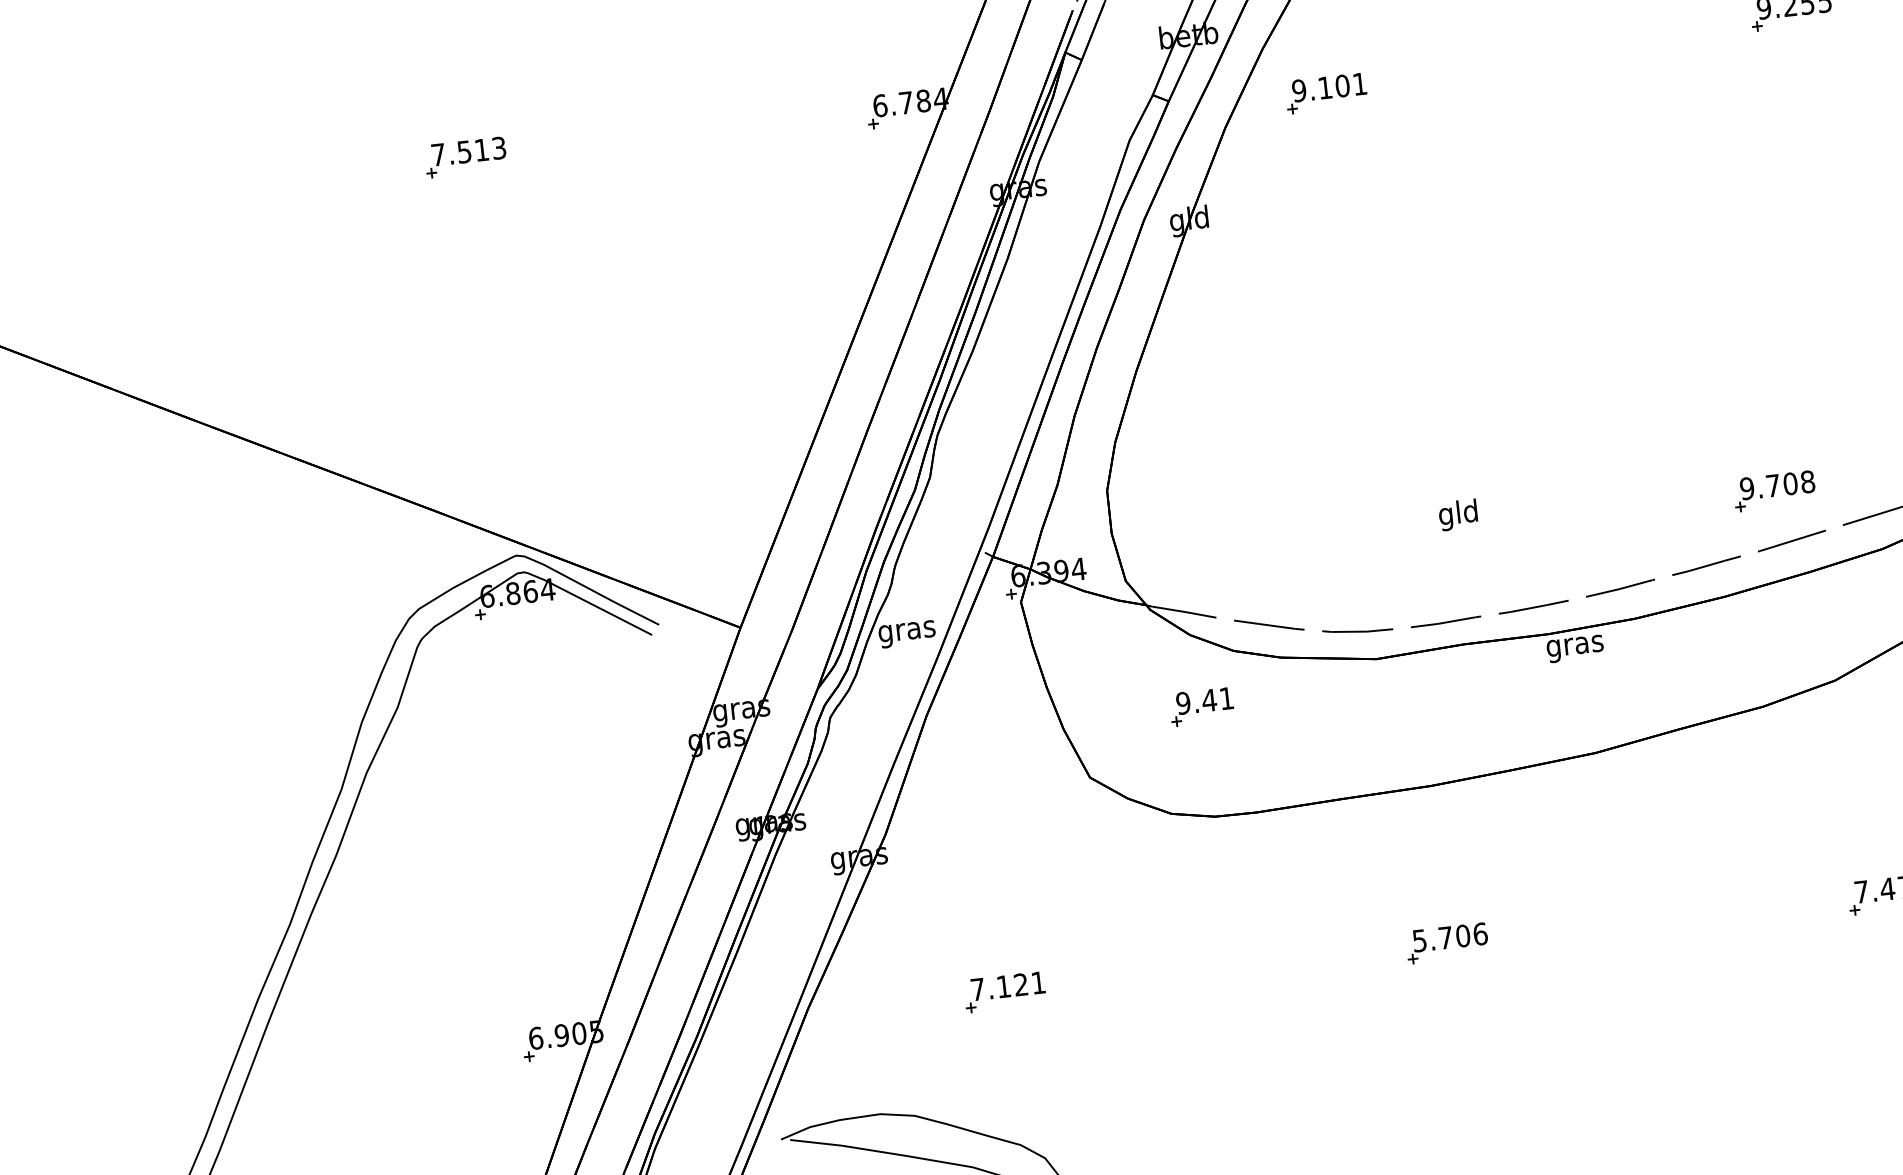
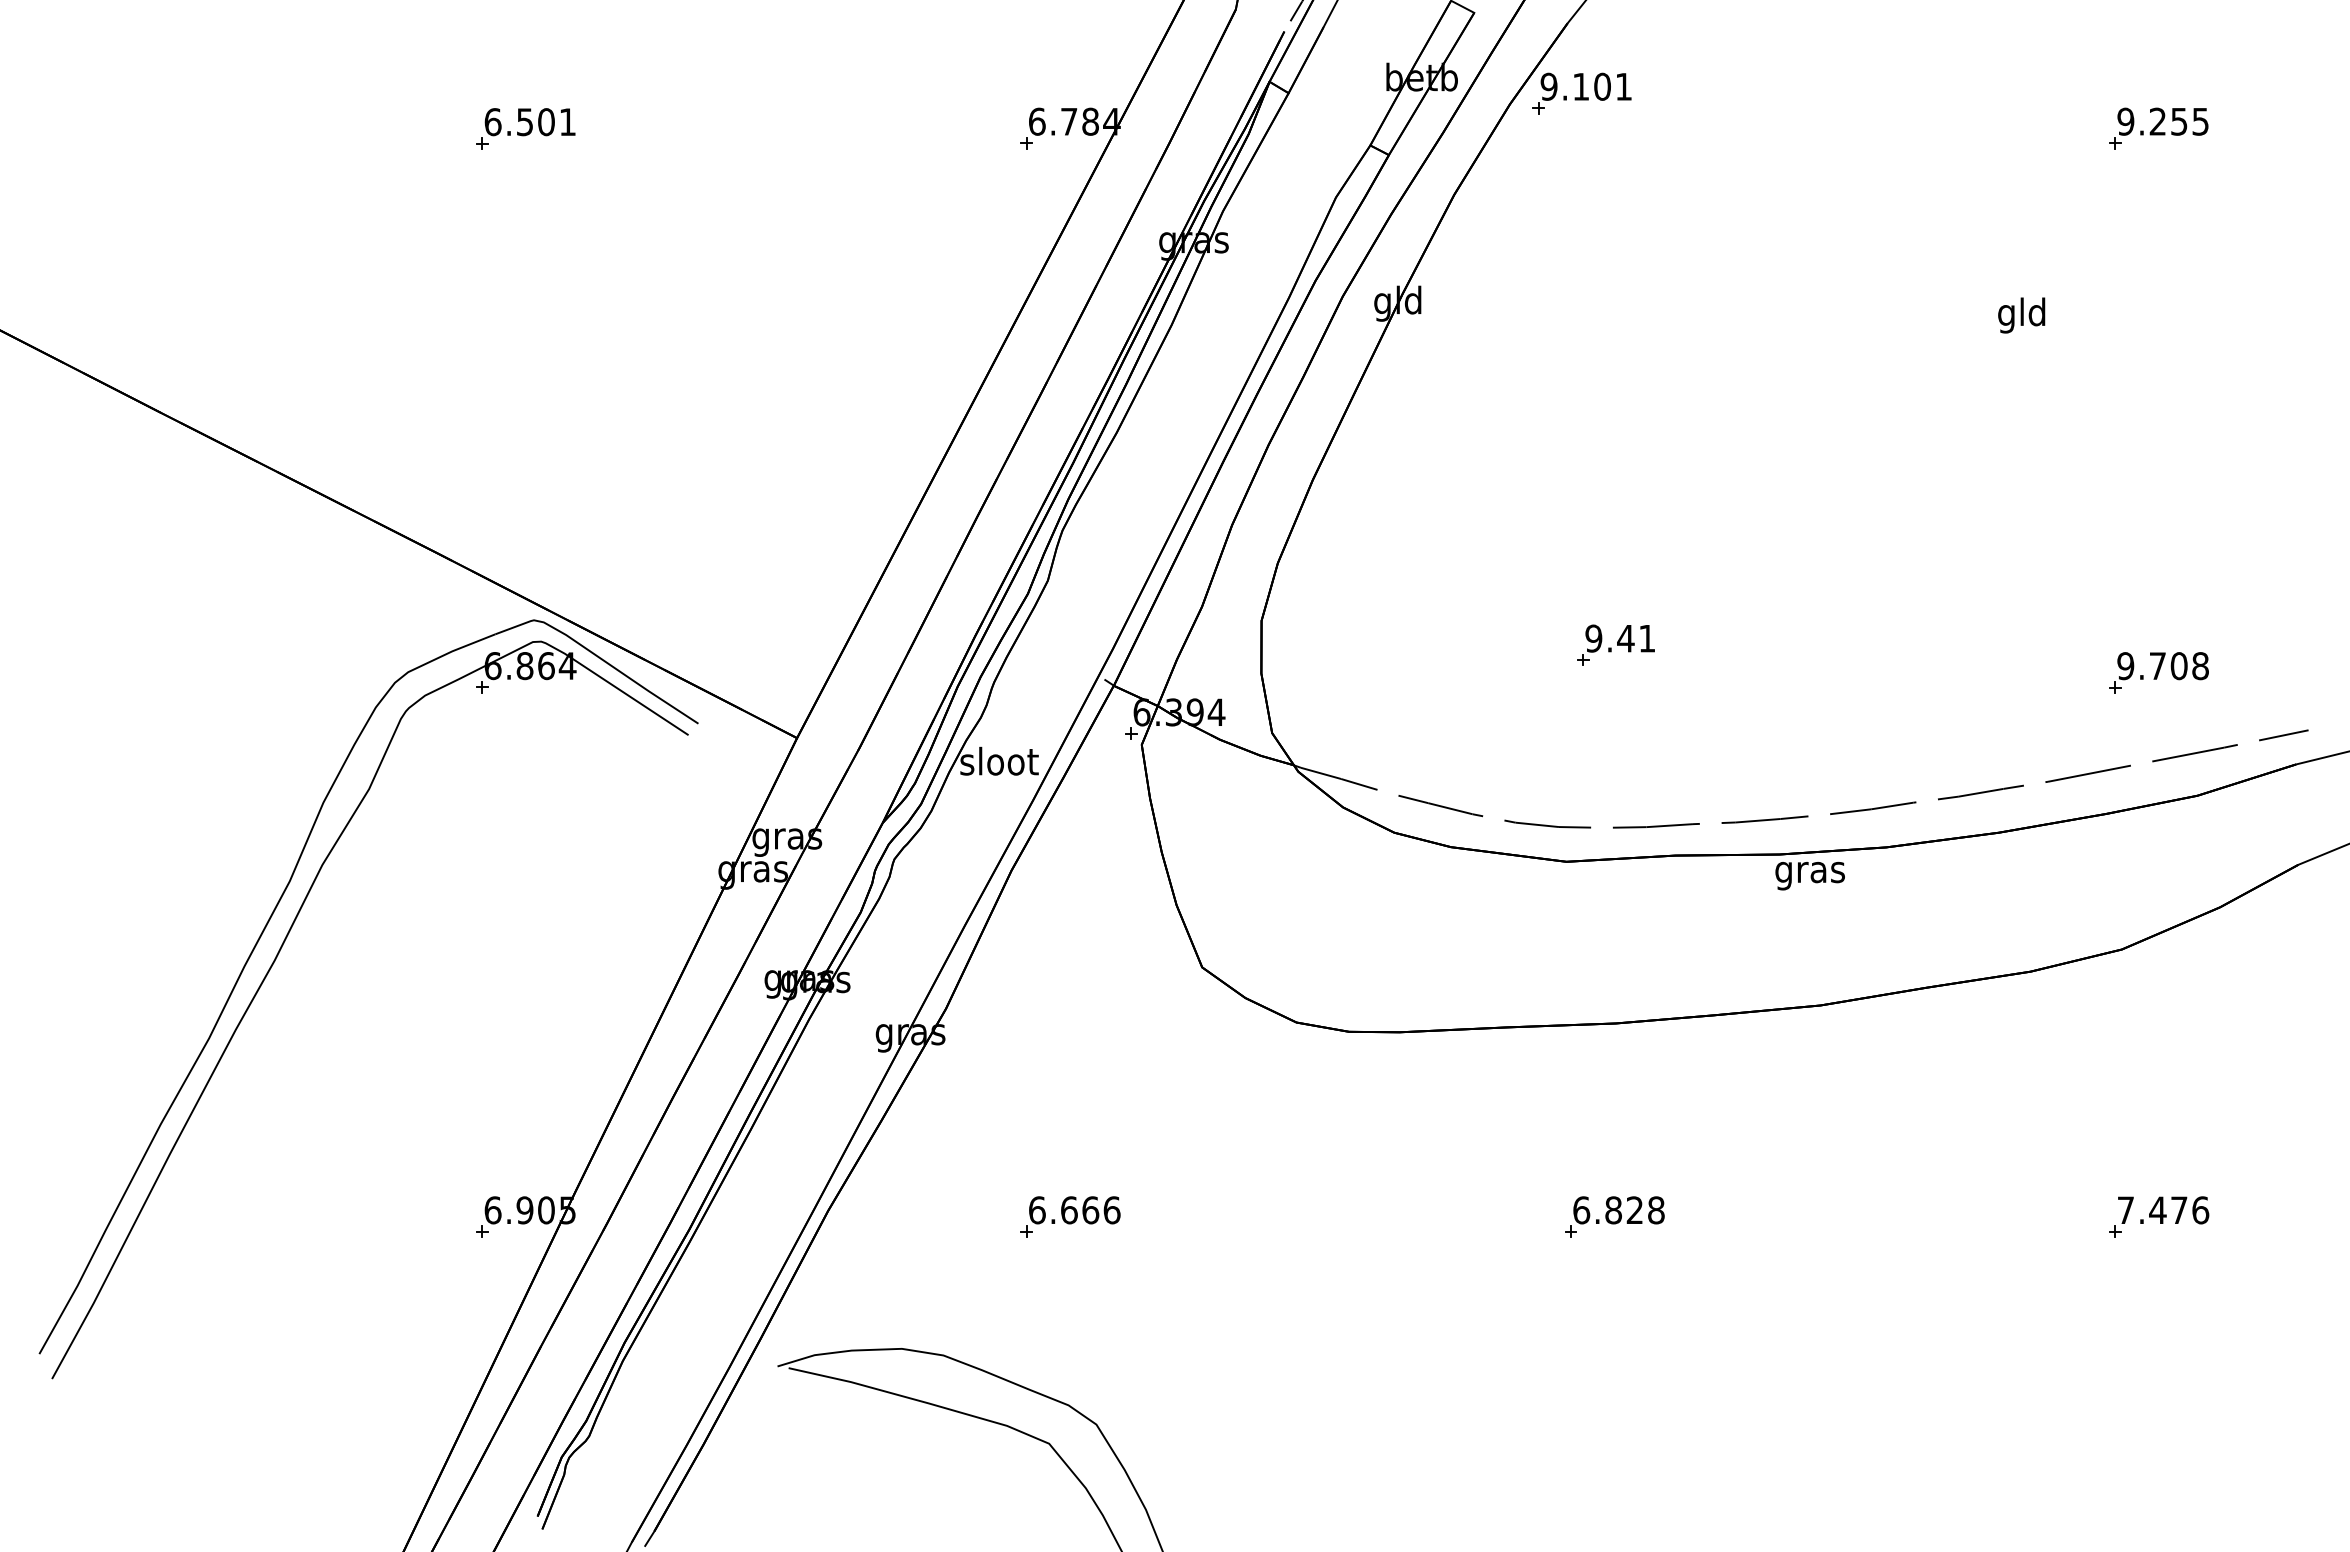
part: (1326, 93) -> (1581, 93), moved
text: (468, 151) -> (529, 122), 7.513 -> 6.501
part: (1774, 490) -> (2158, 672), moved
text: (1458, 515) -> (2021, 315), moved
text: (907, 630) -> (999, 764), gras -> sloot
part: (1201, 706) -> (1615, 644), moved
text: (1449, 937) -> (1618, 1210), 5.706 -> 6.828
text: (1008, 986) -> (1074, 1210), 7.121 -> 6.666

